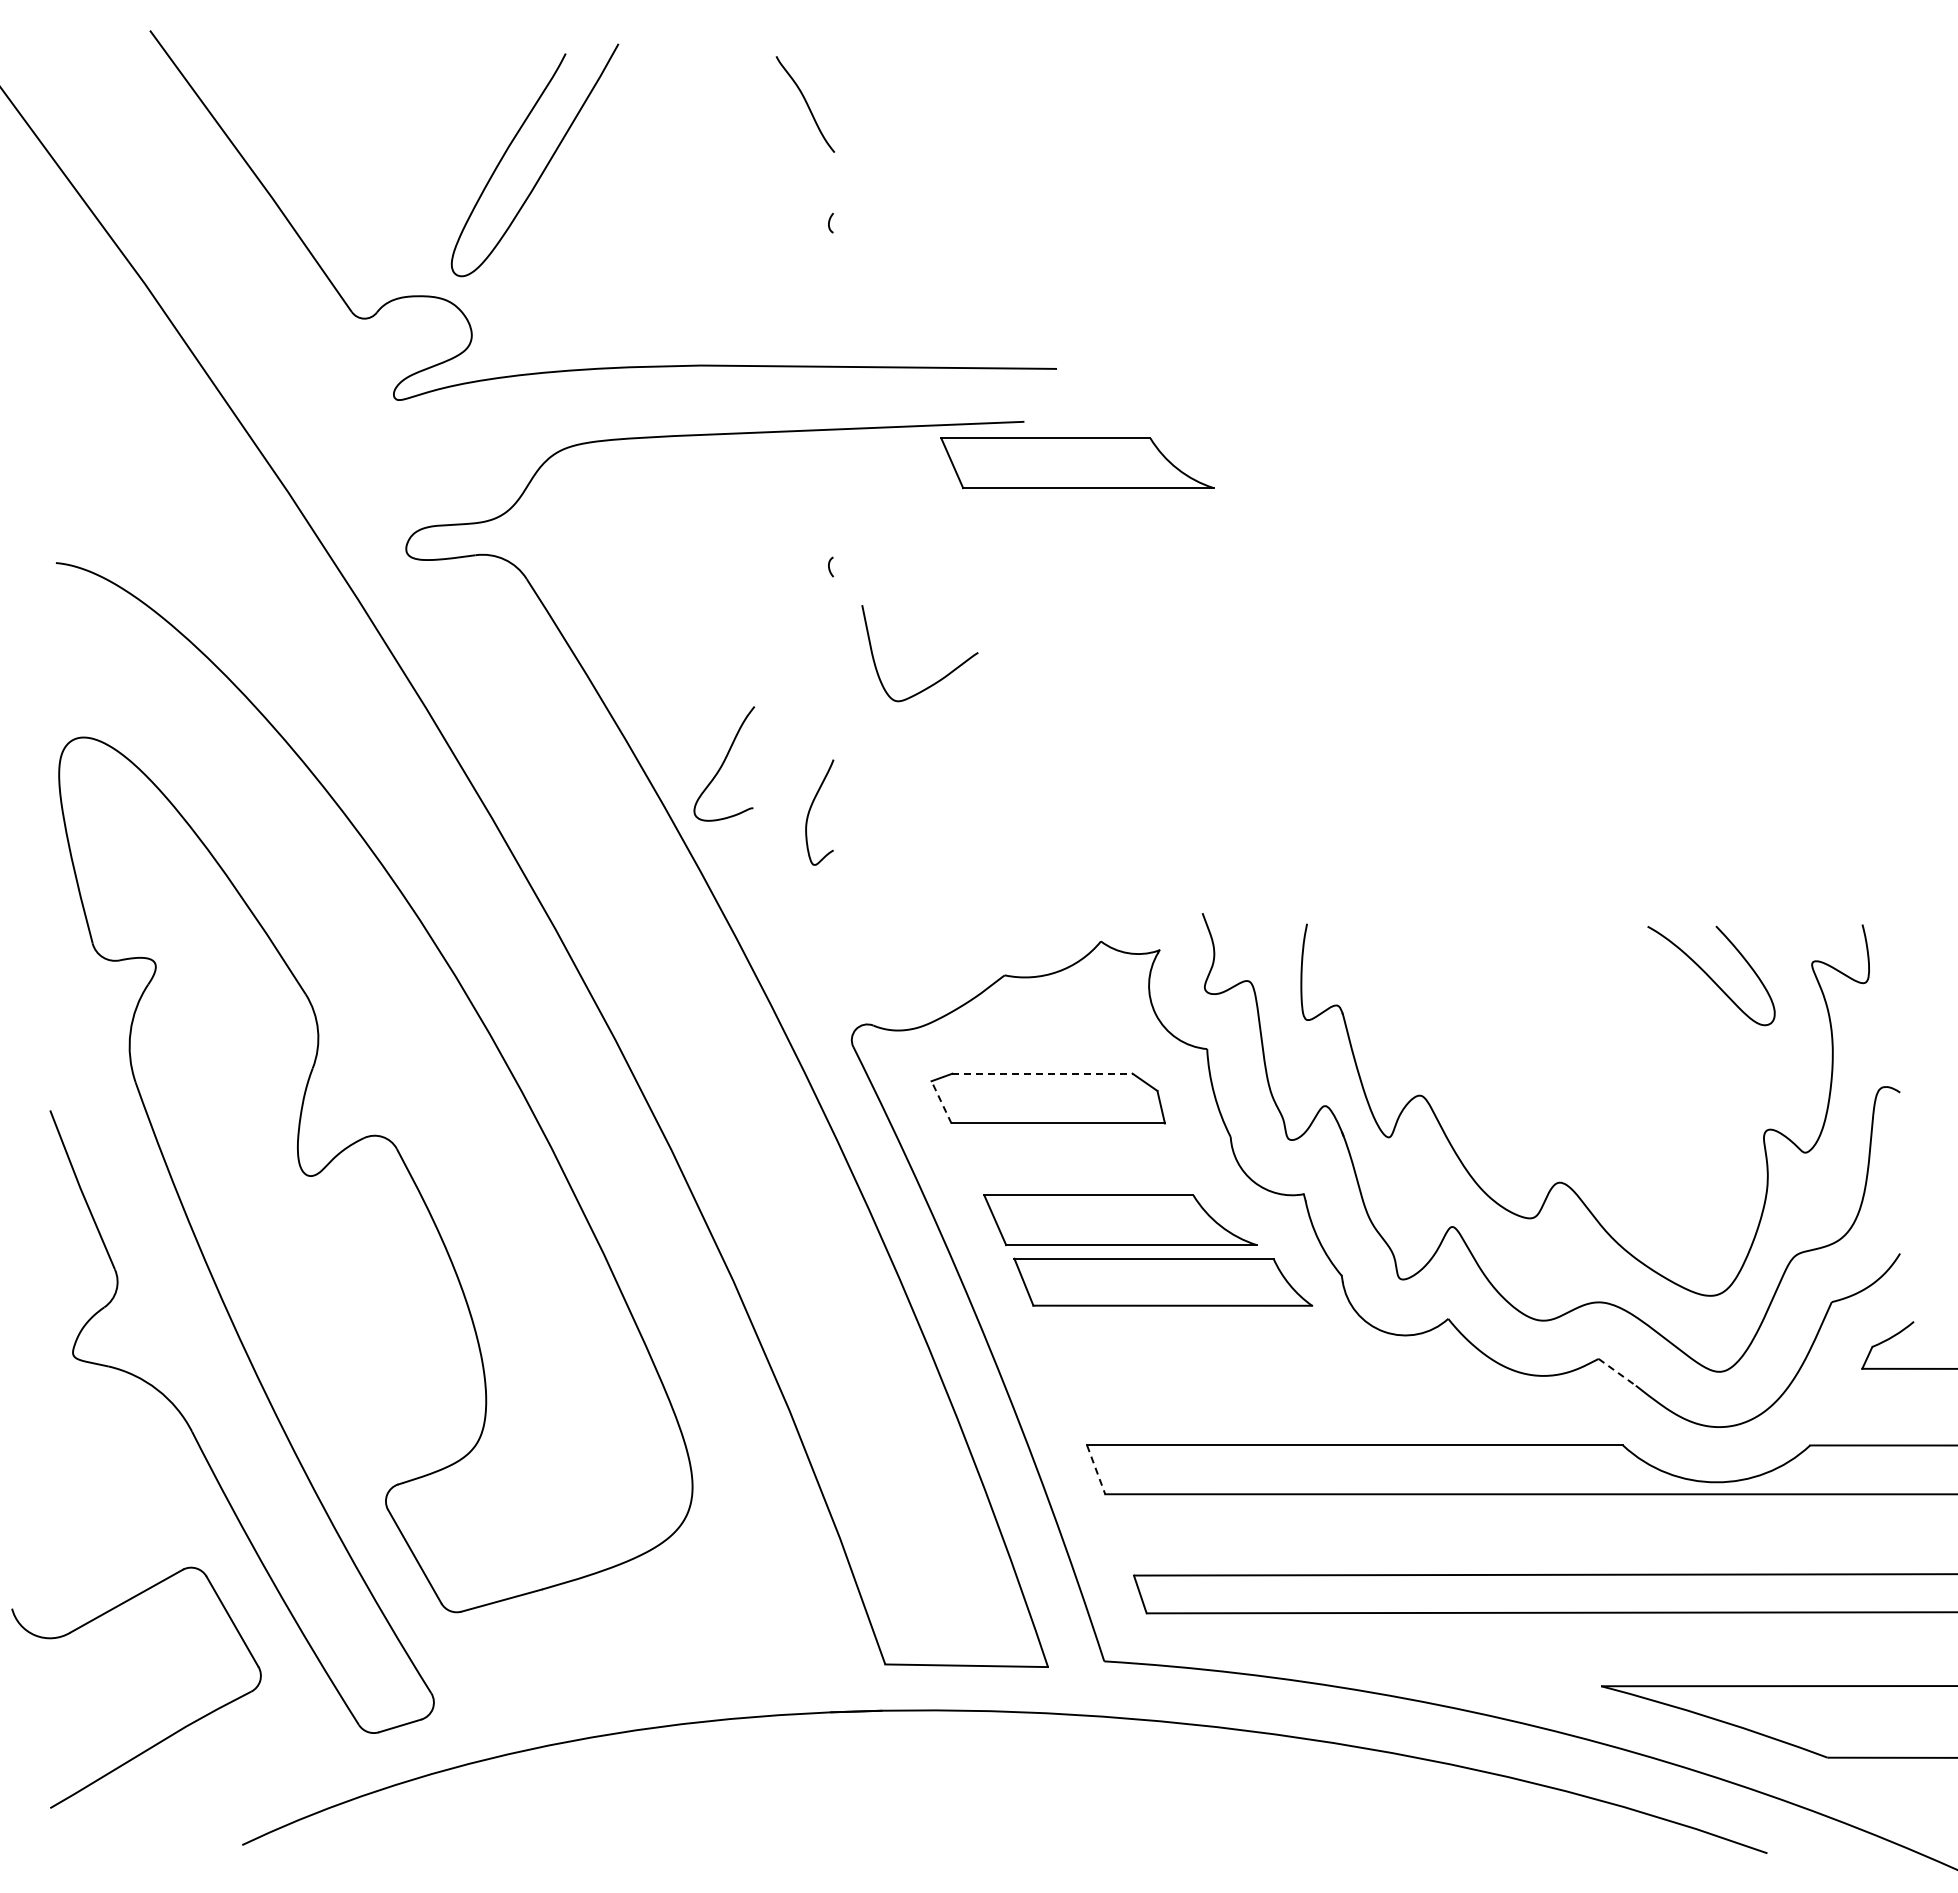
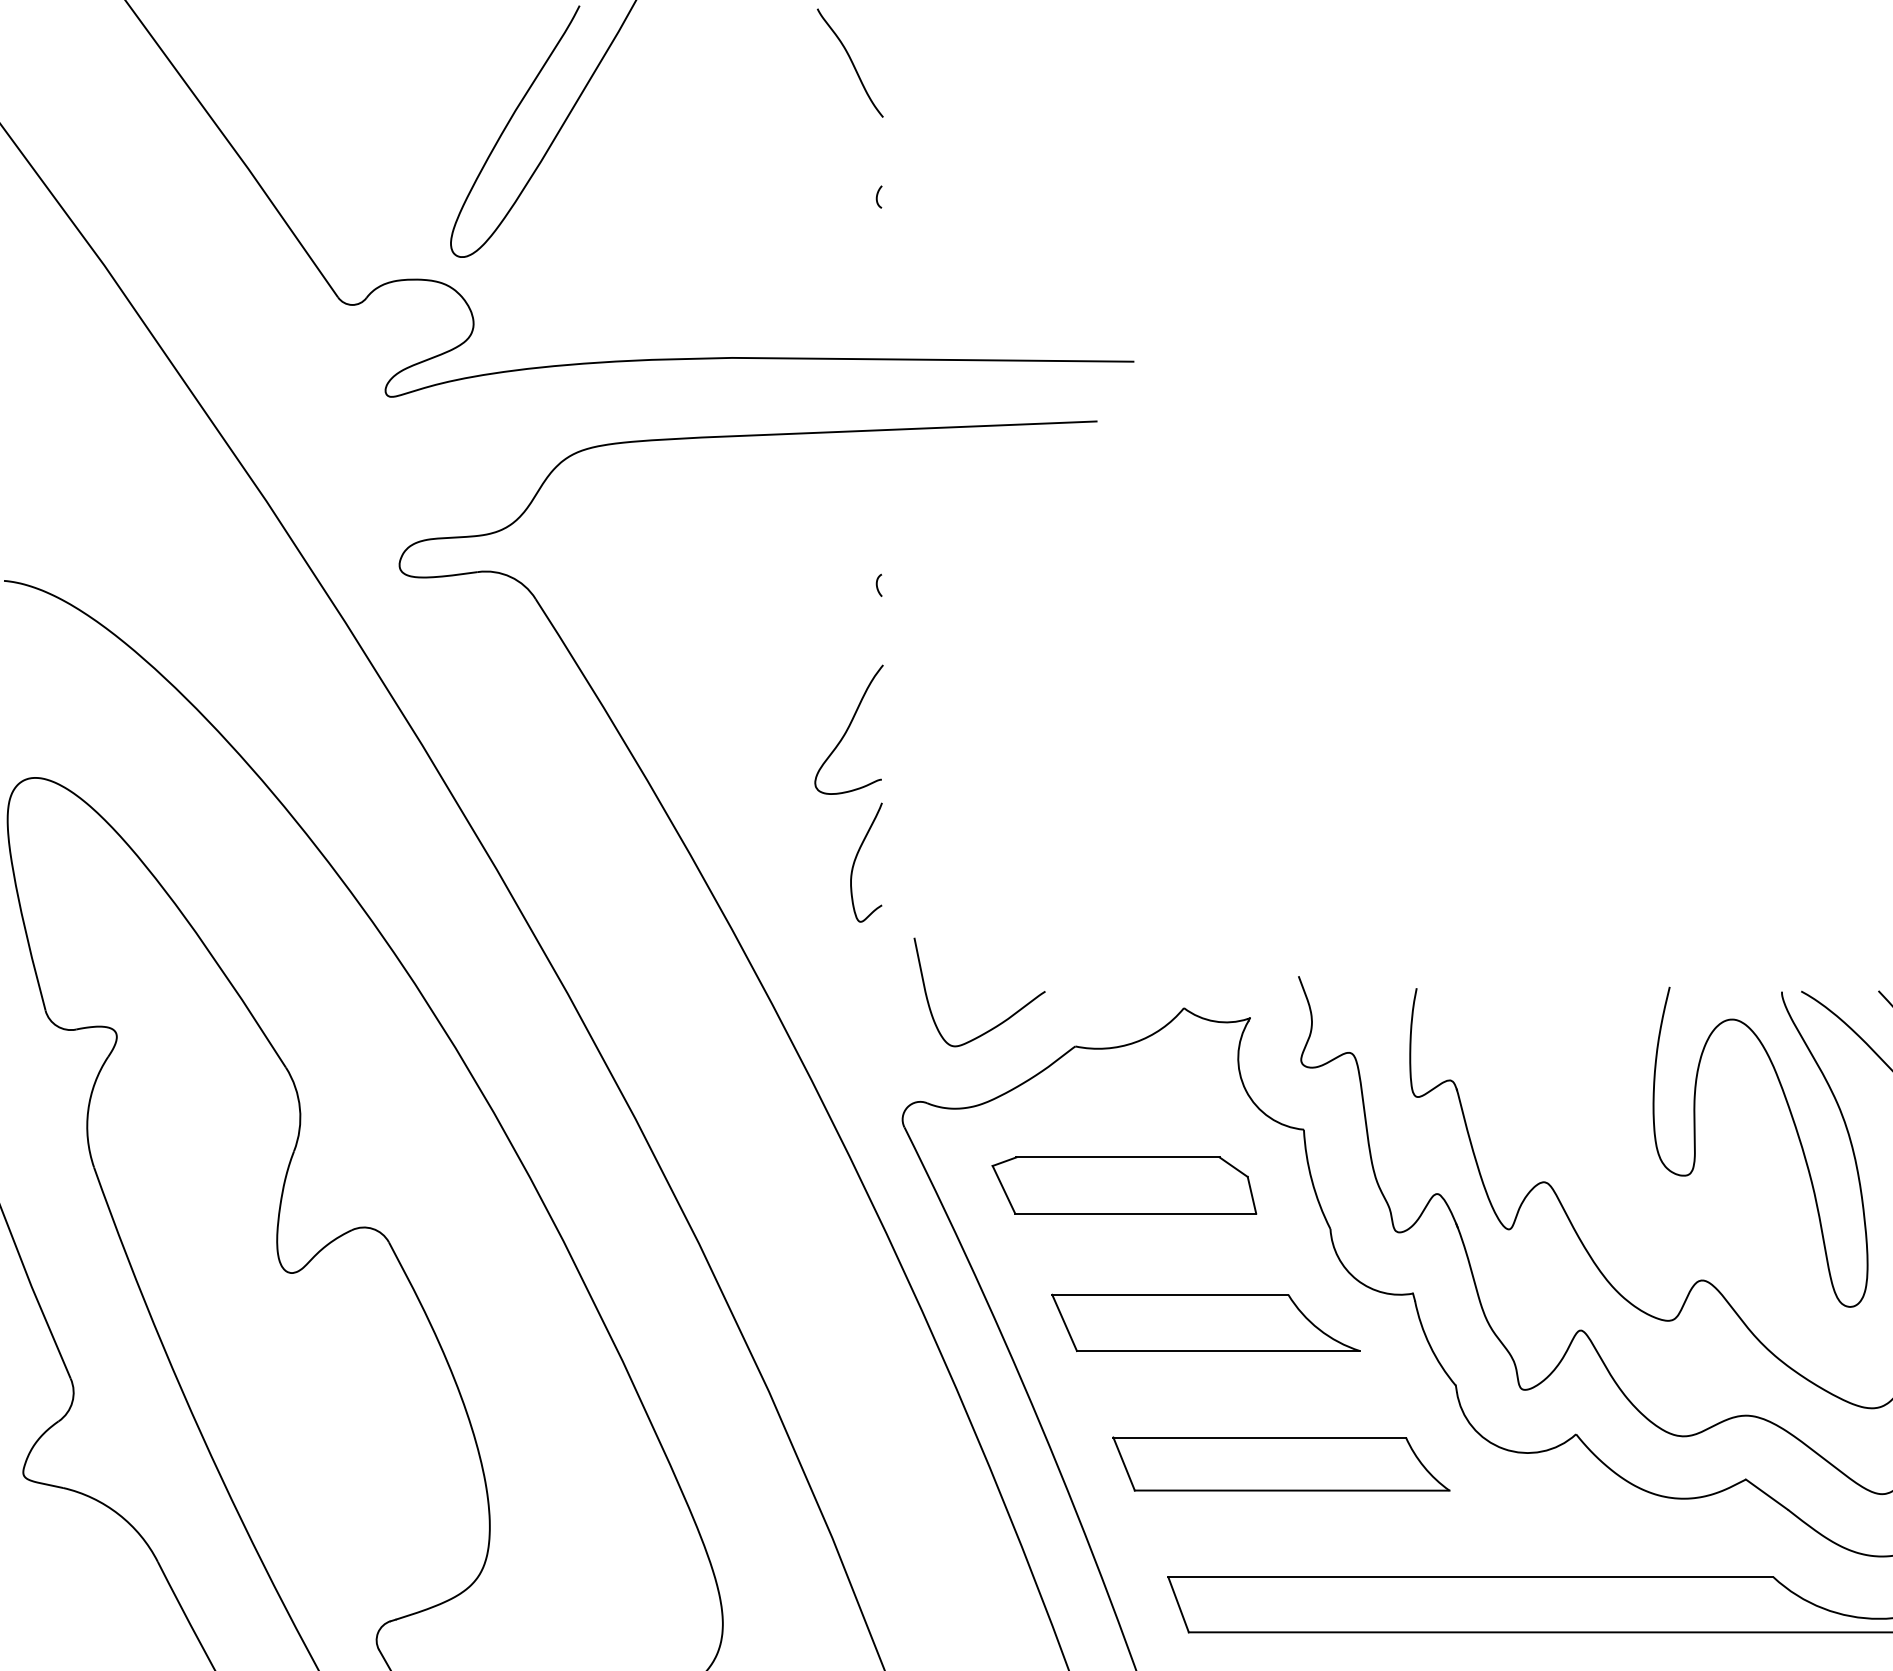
part: (1077, 463) -> (1157, 468), removed
curve: (936, 681) -> (998, 1024), moved
curve: (724, 763) -> (849, 729), moved
curve: (1644, 1056) -> (1797, 1138), added
line: (1043, 1073) -> (1119, 1157), dashed -> solid
line: (941, 1101) -> (1003, 1188), dashed -> solid
part: (1163, 1281) -> (1281, 1463), moved
line: (1617, 1372) -> (1767, 1494), dashed -> solid
line: (1096, 1470) -> (1178, 1605), dashed -> solid

